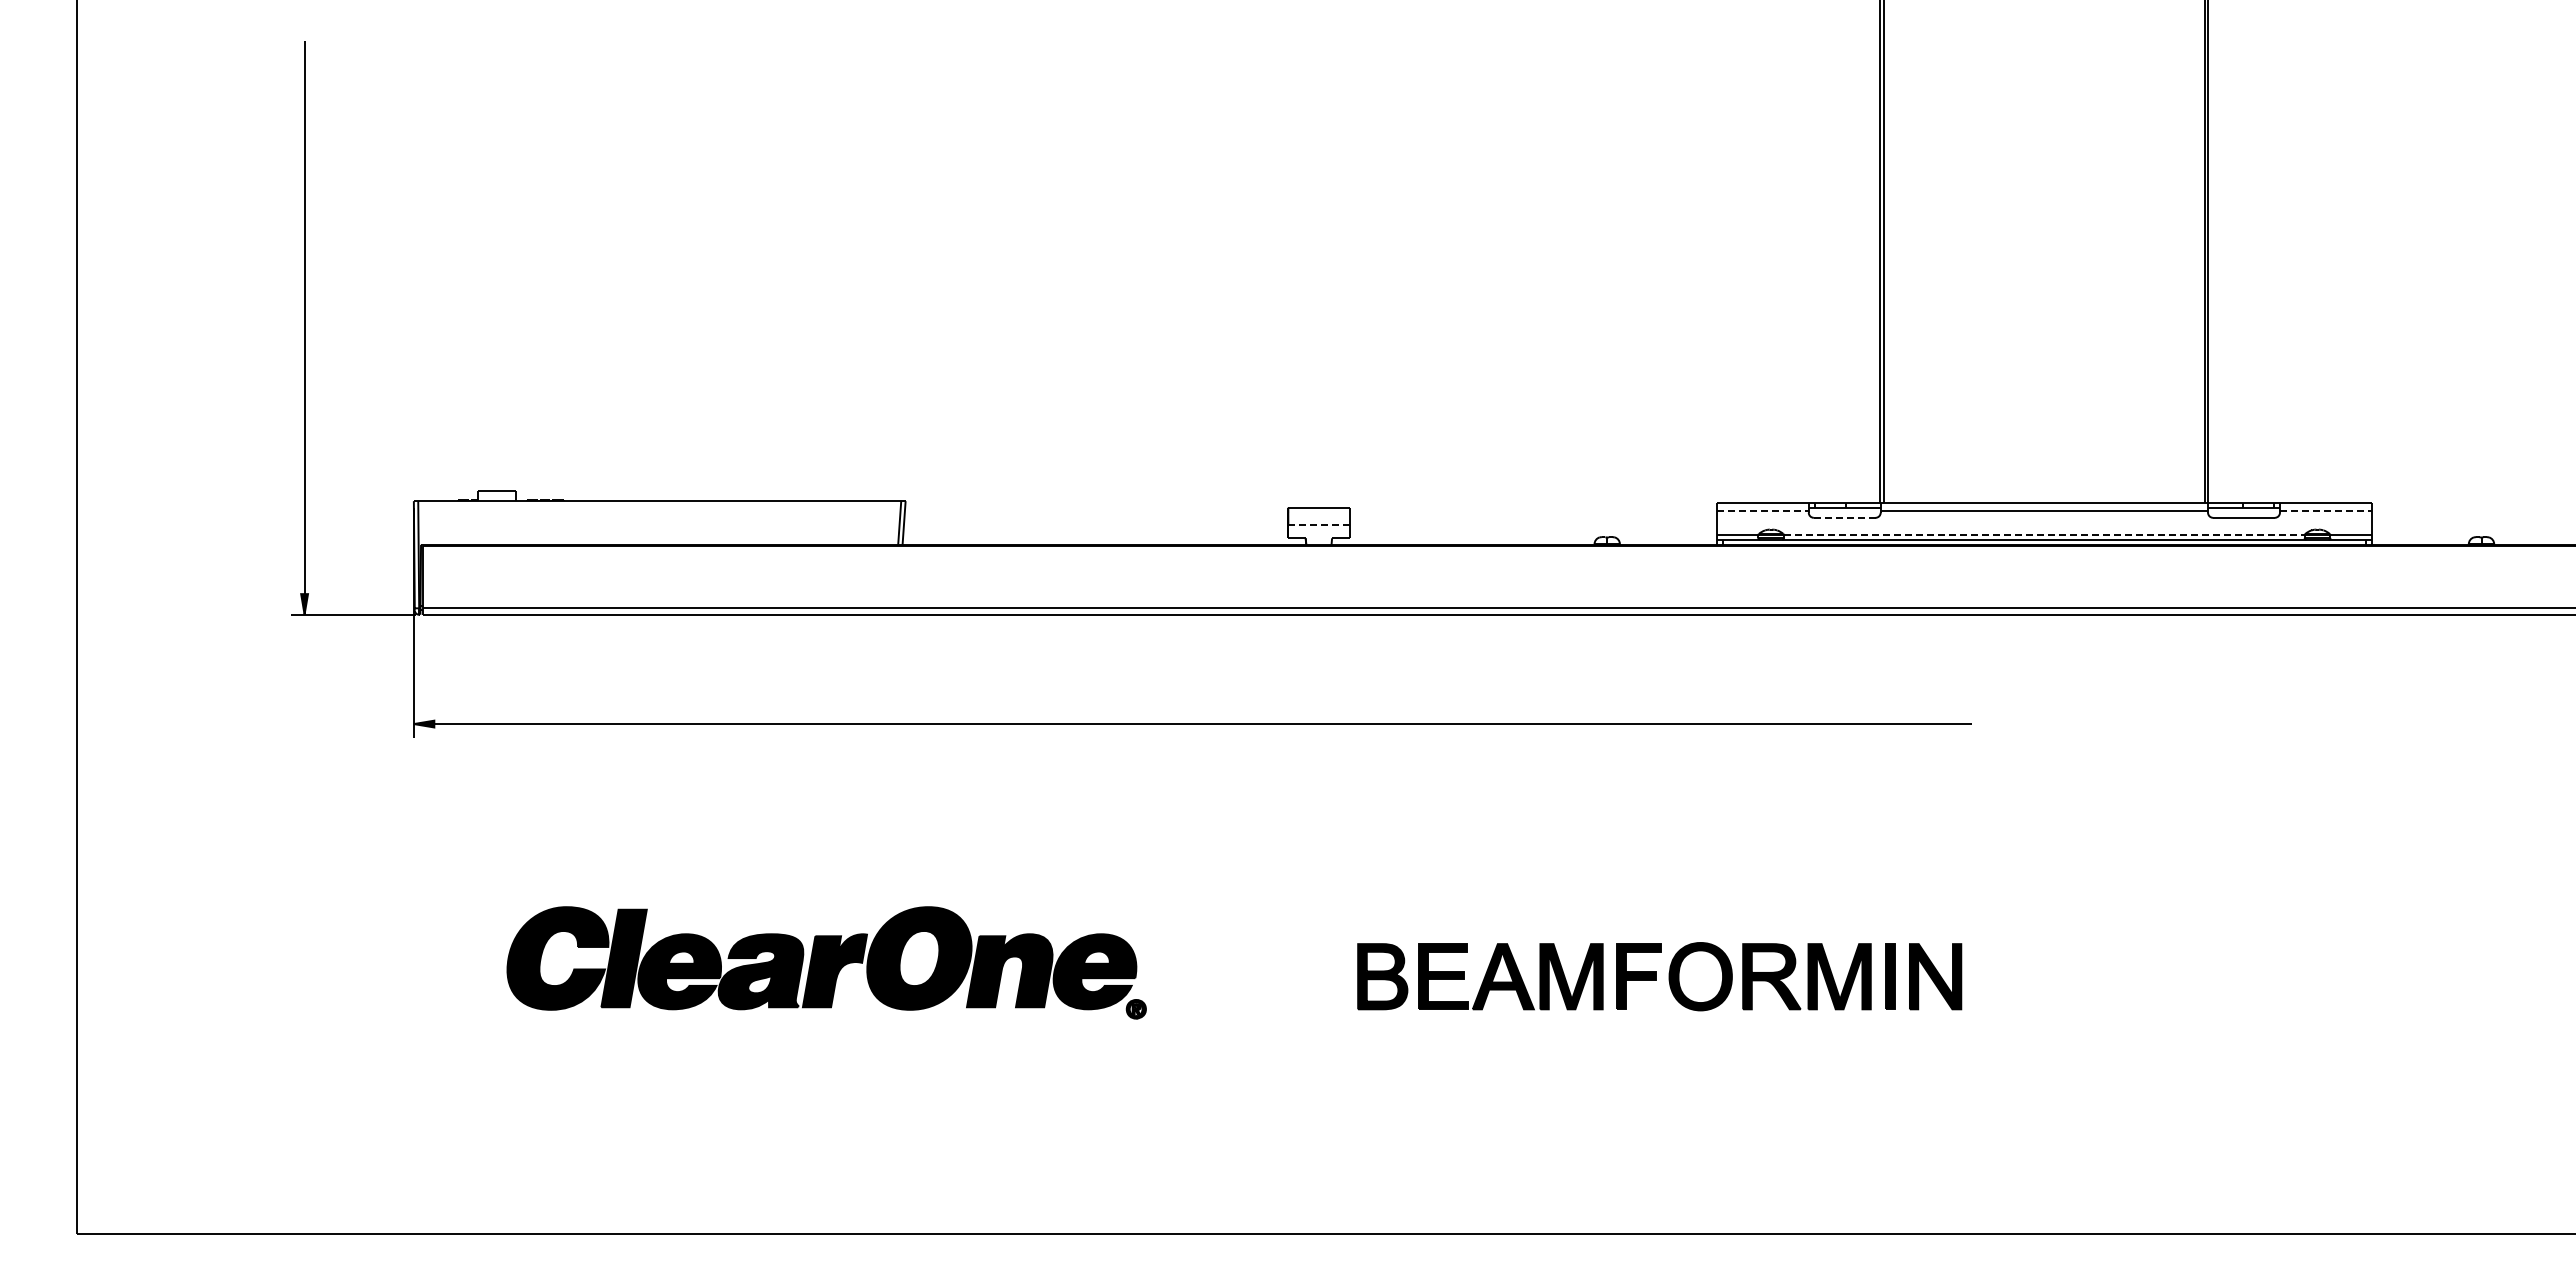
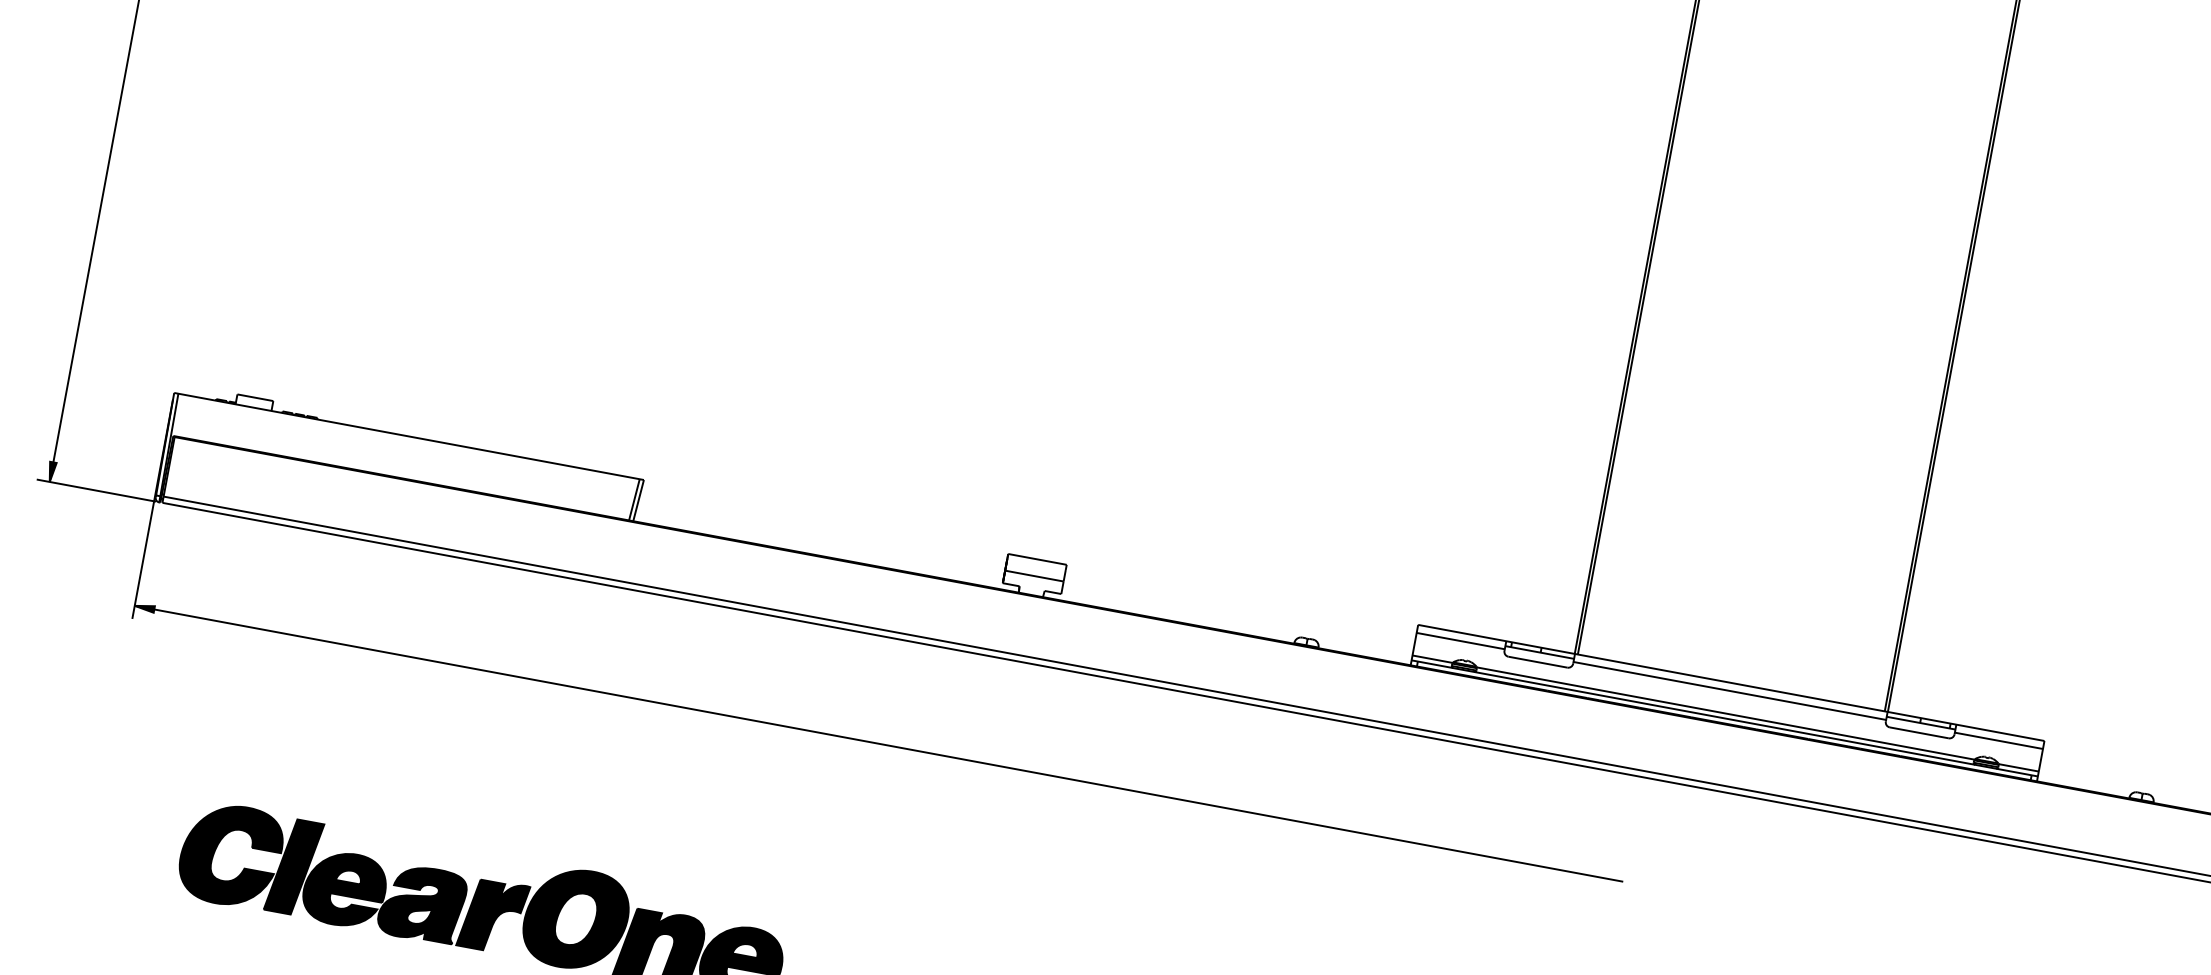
line: (1763, 510) -> (1461, 640), dashed -> solid
line: (2326, 510) -> (1999, 740), dashed -> solid
line: (1844, 517) -> (1537, 661), dashed -> solid
line: (1318, 525) -> (1033, 576), dashed -> solid
line: (2044, 534) -> (1725, 713), dashed -> solid

